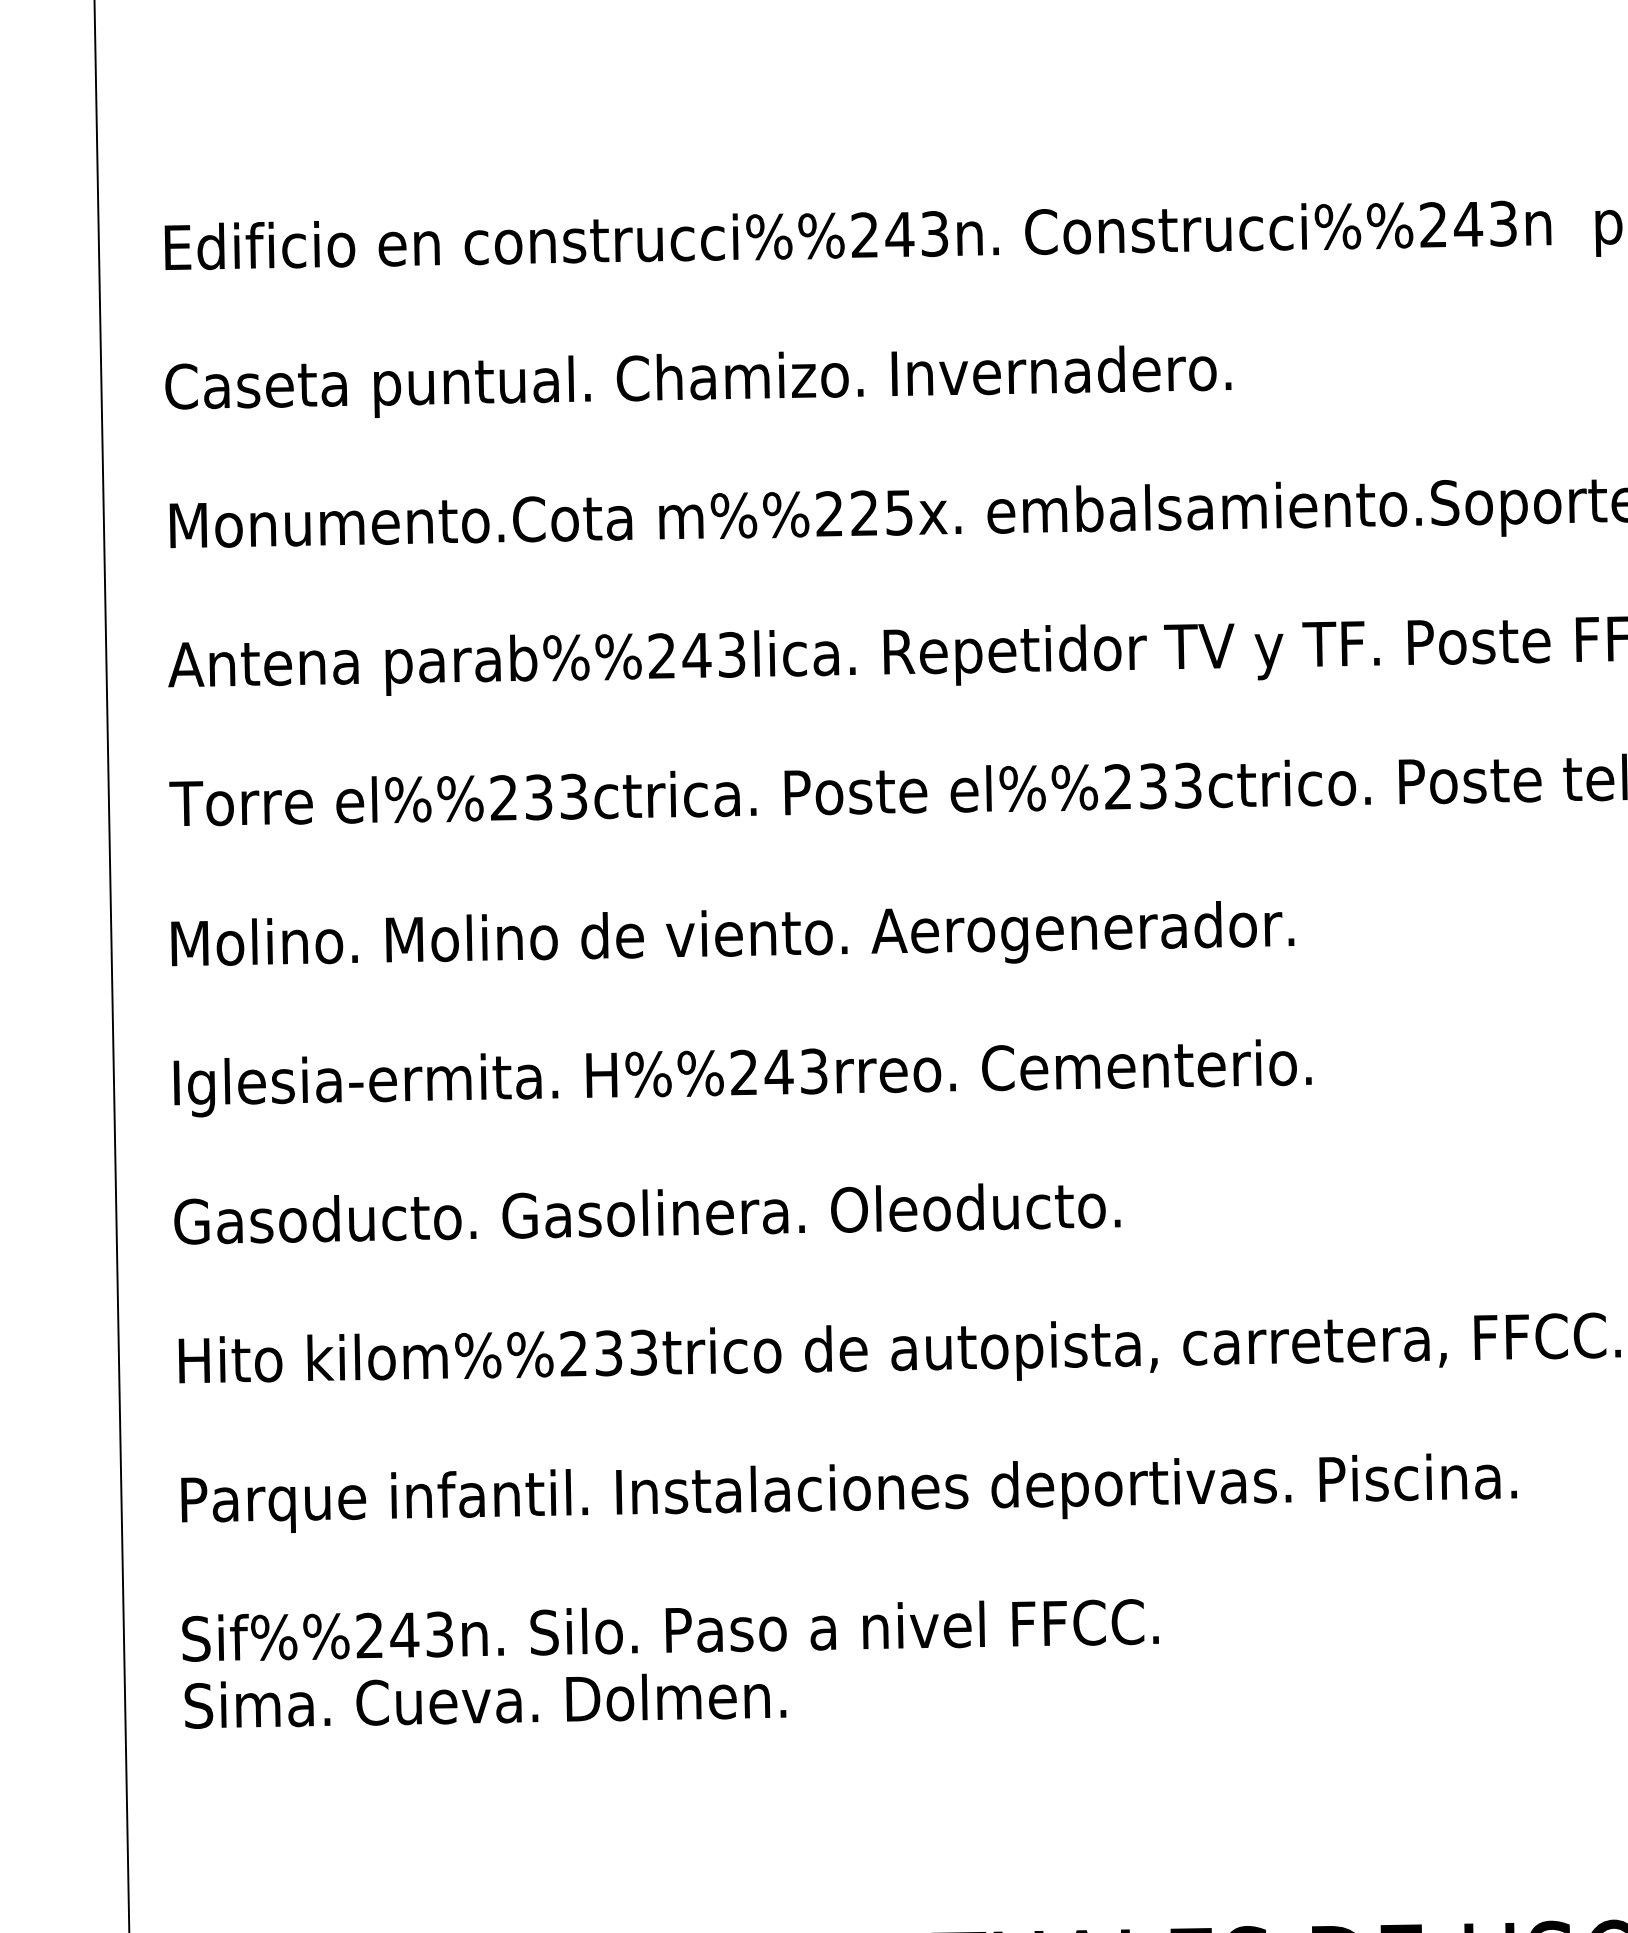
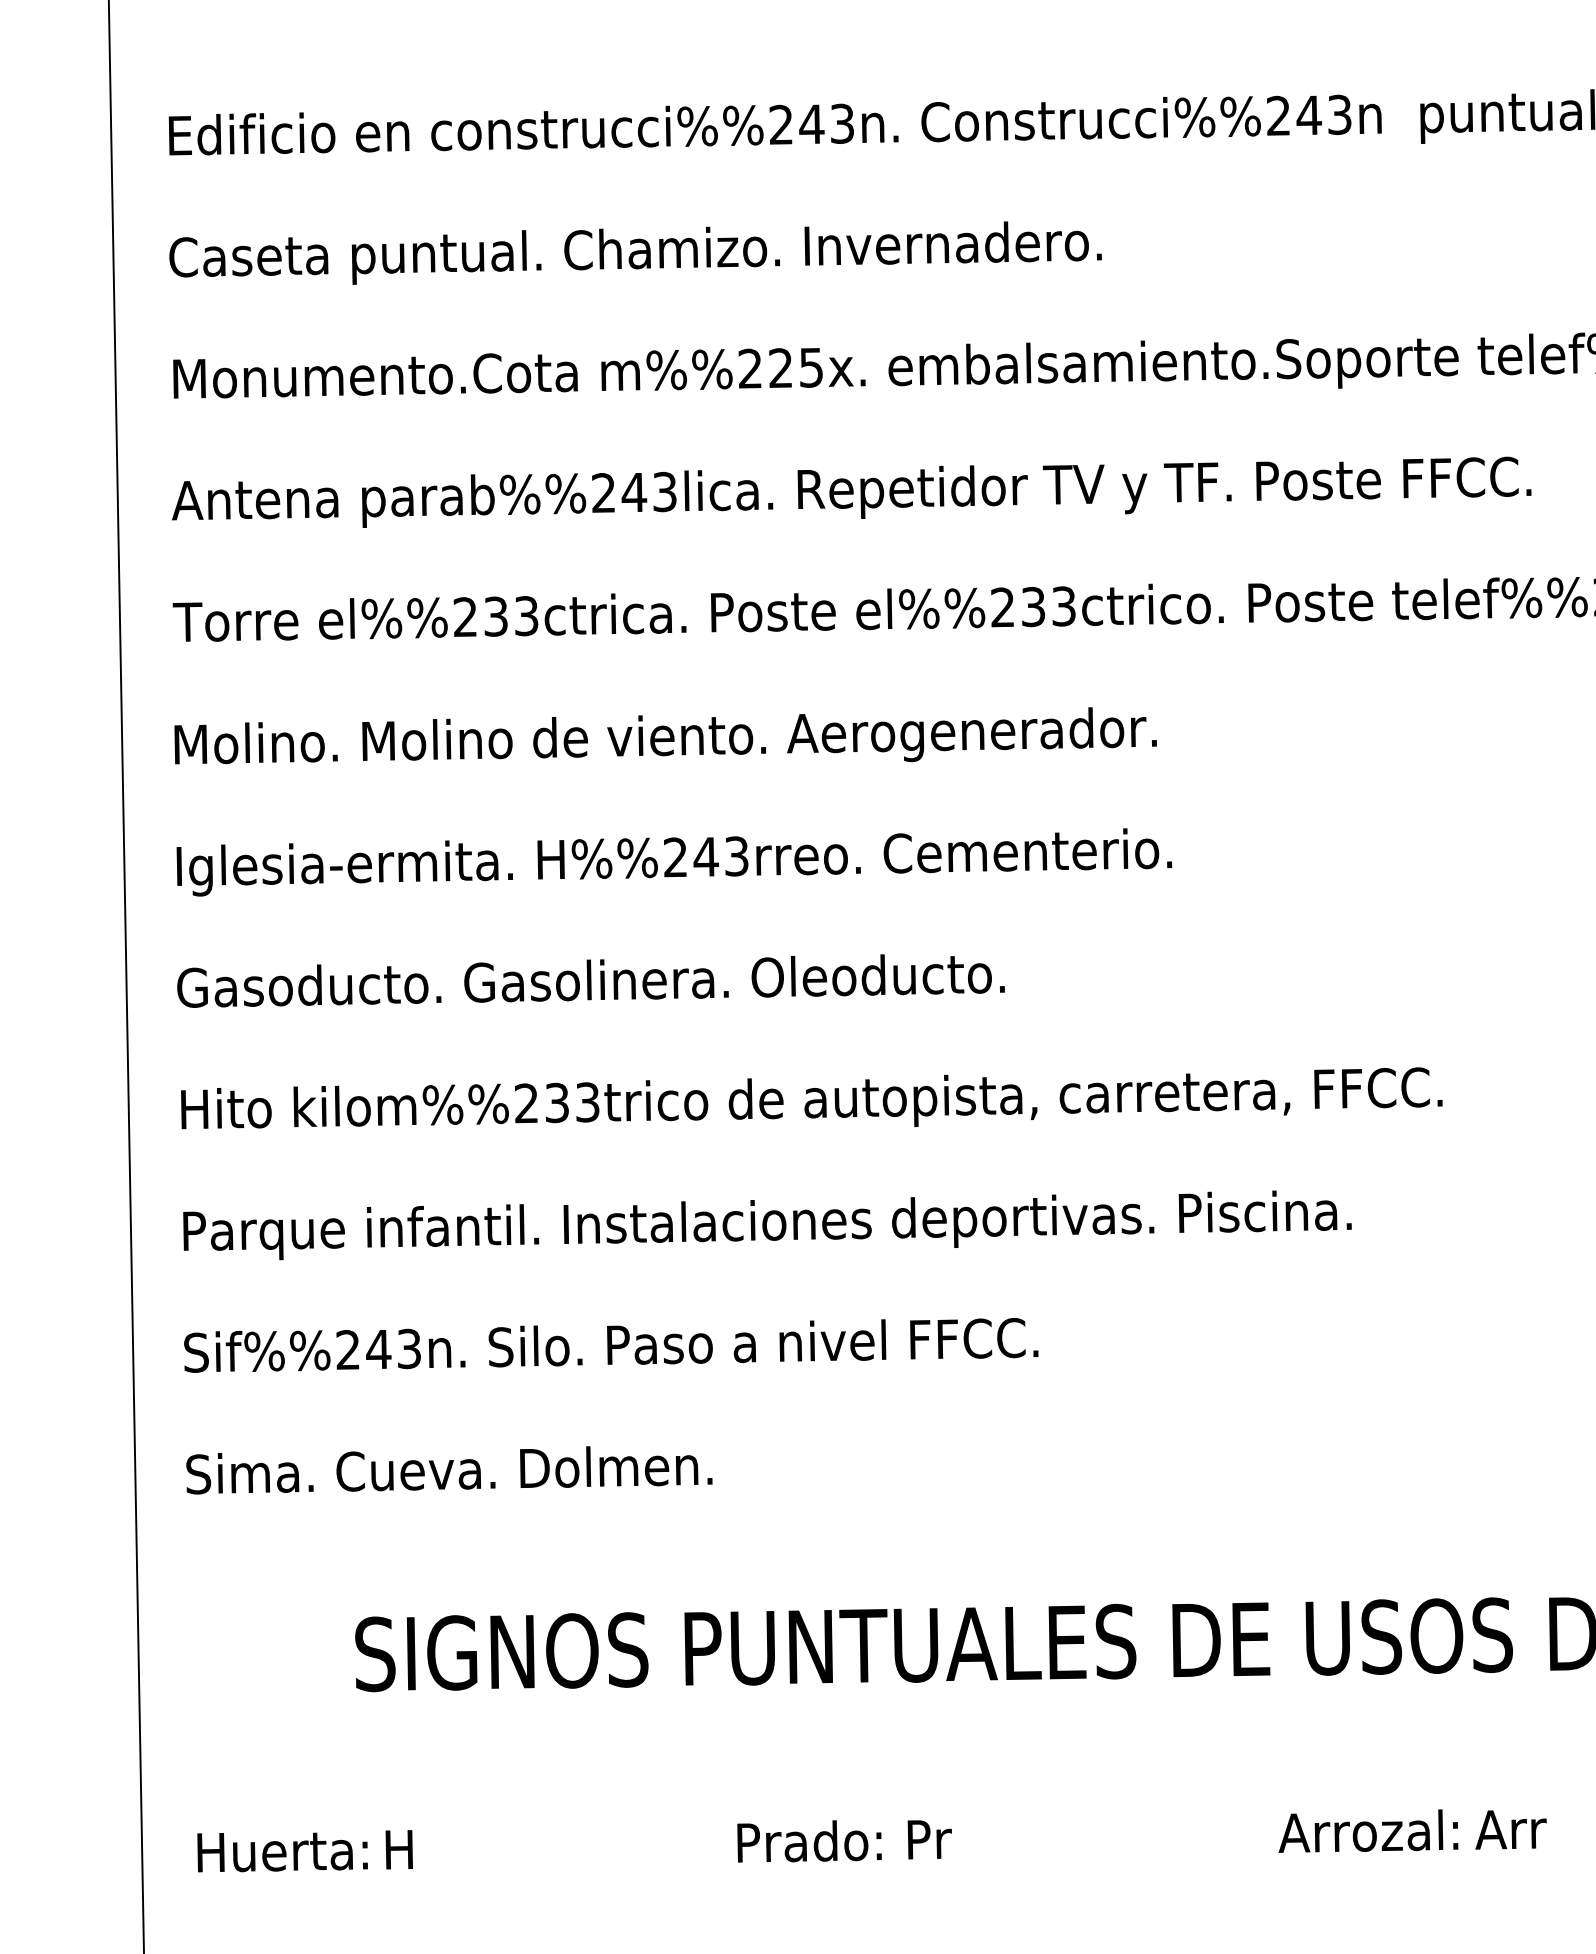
text: (485, 1701) -> (449, 1470), moved

